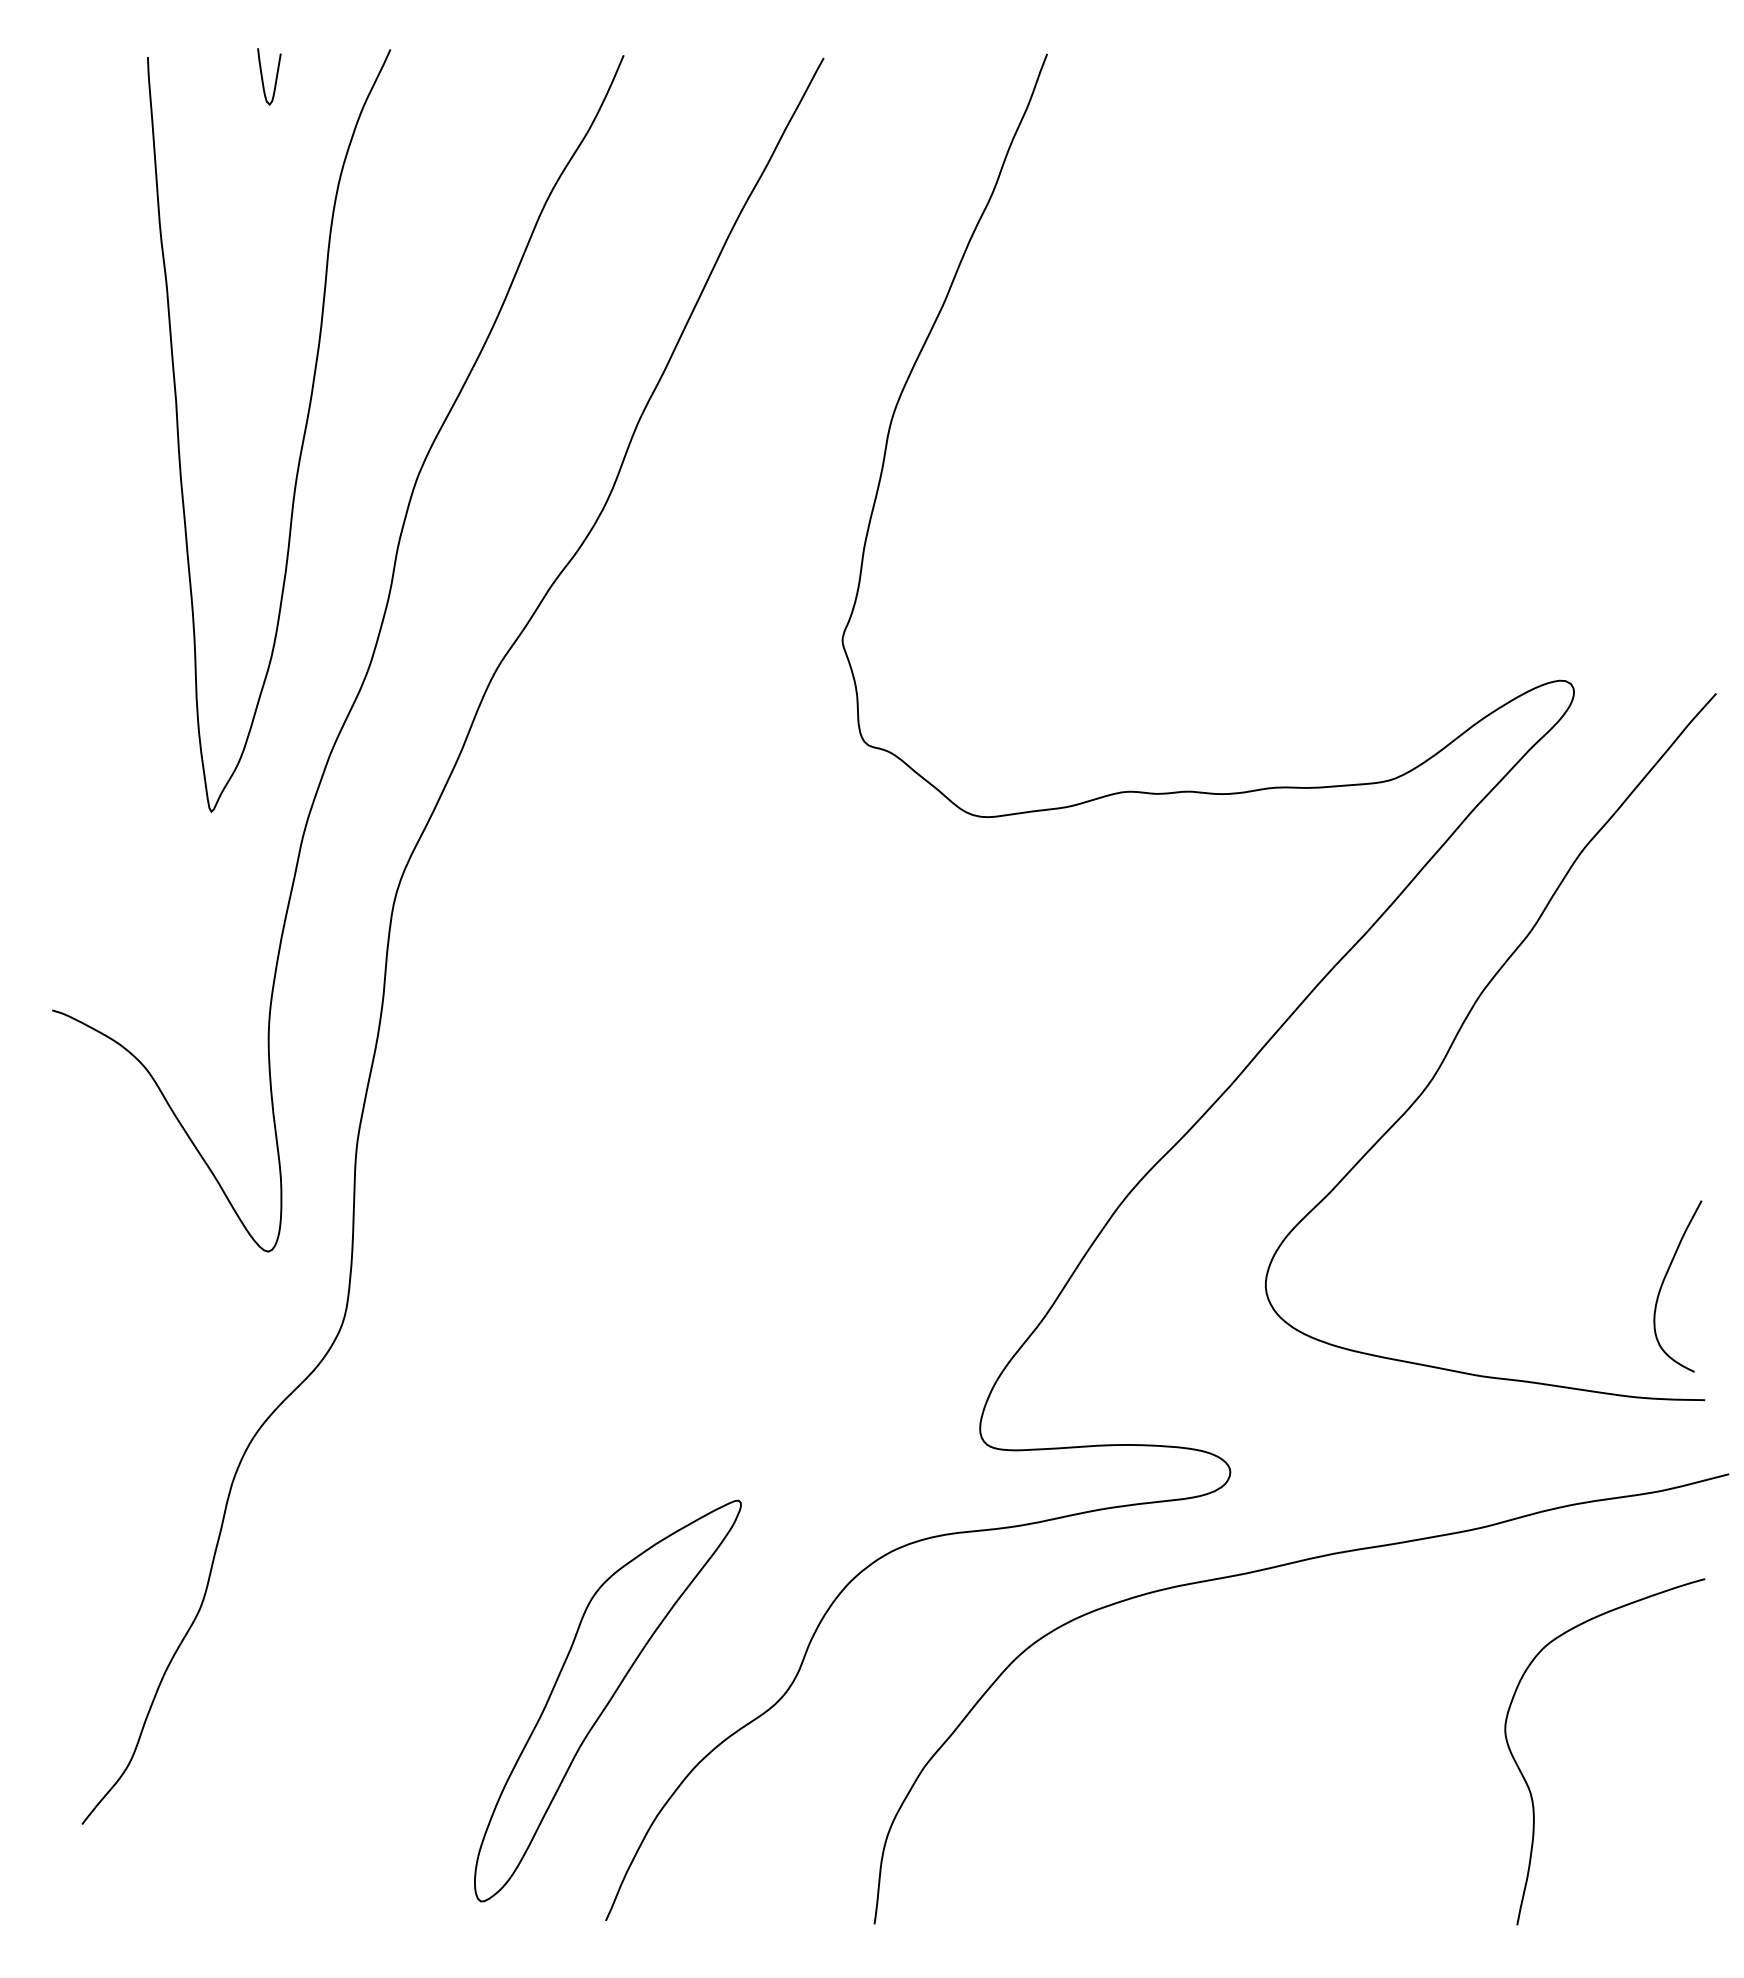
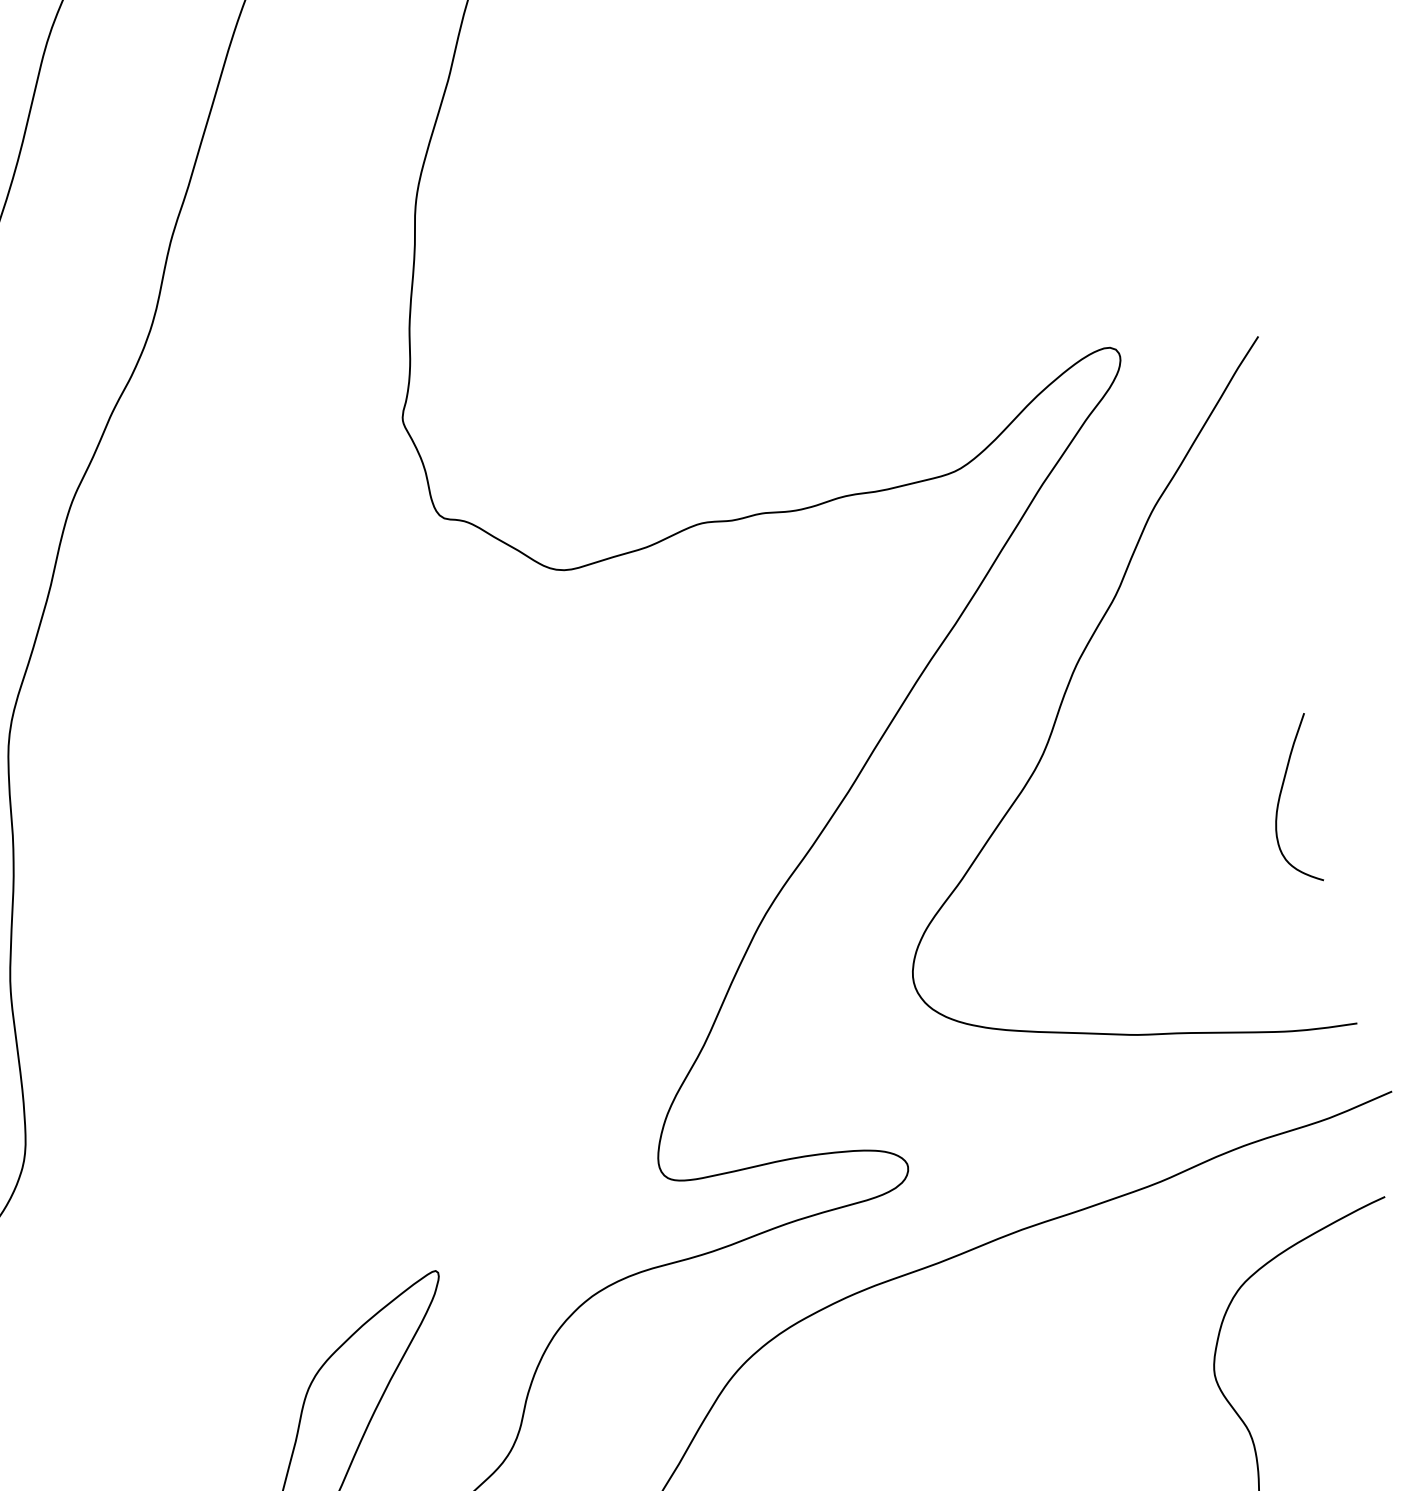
curve: (1665, 1279) -> (1281, 795), moved

